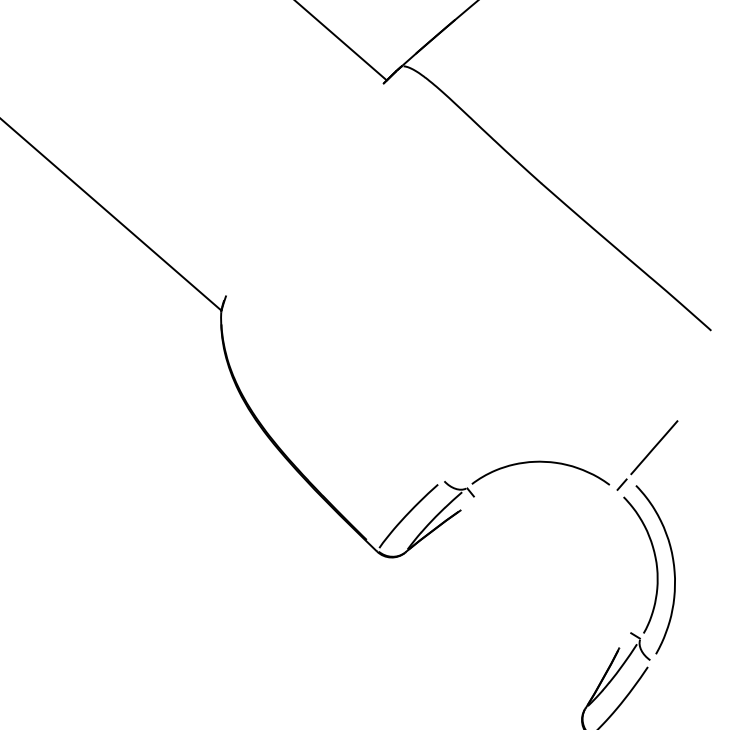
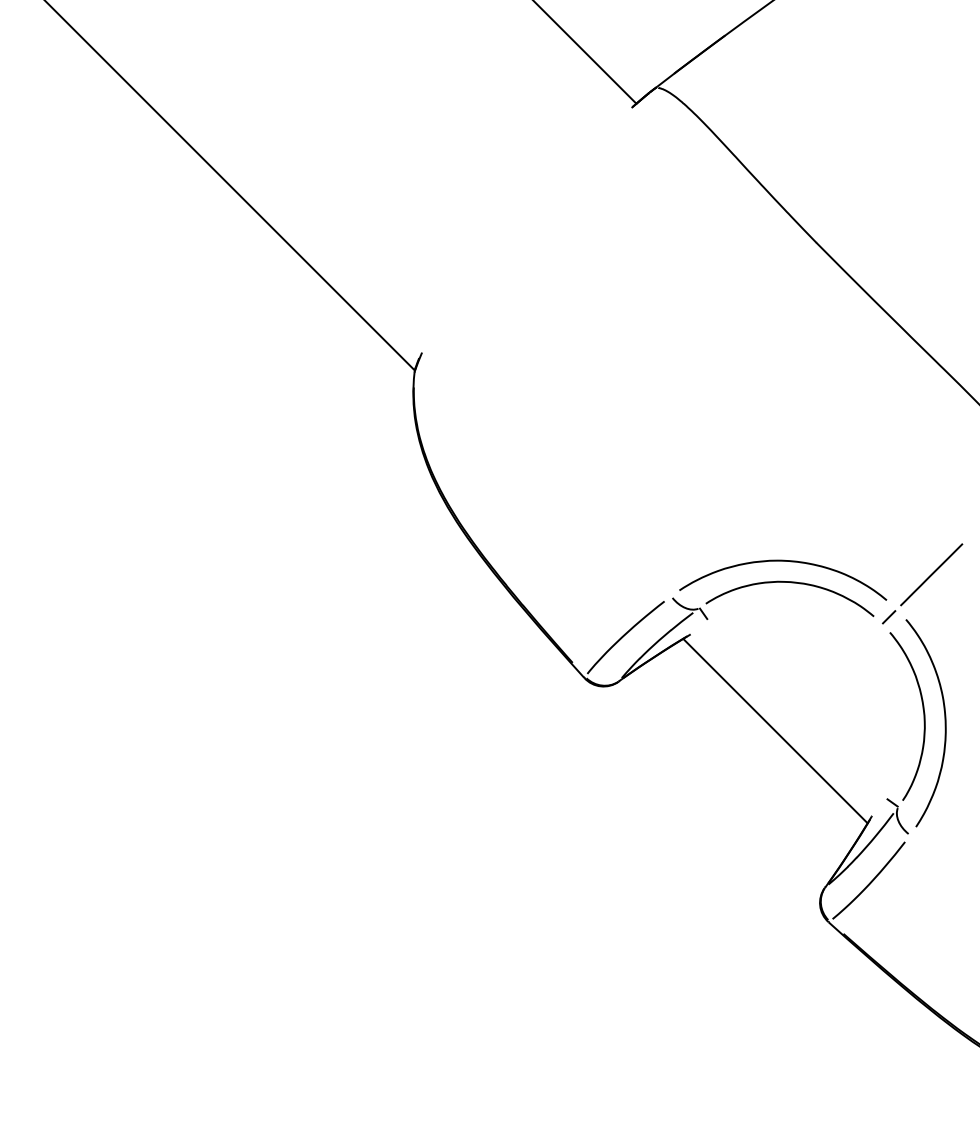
curve: (532, 445) -> (783, 561), added
line: (535, 583) -> (775, 730), added

